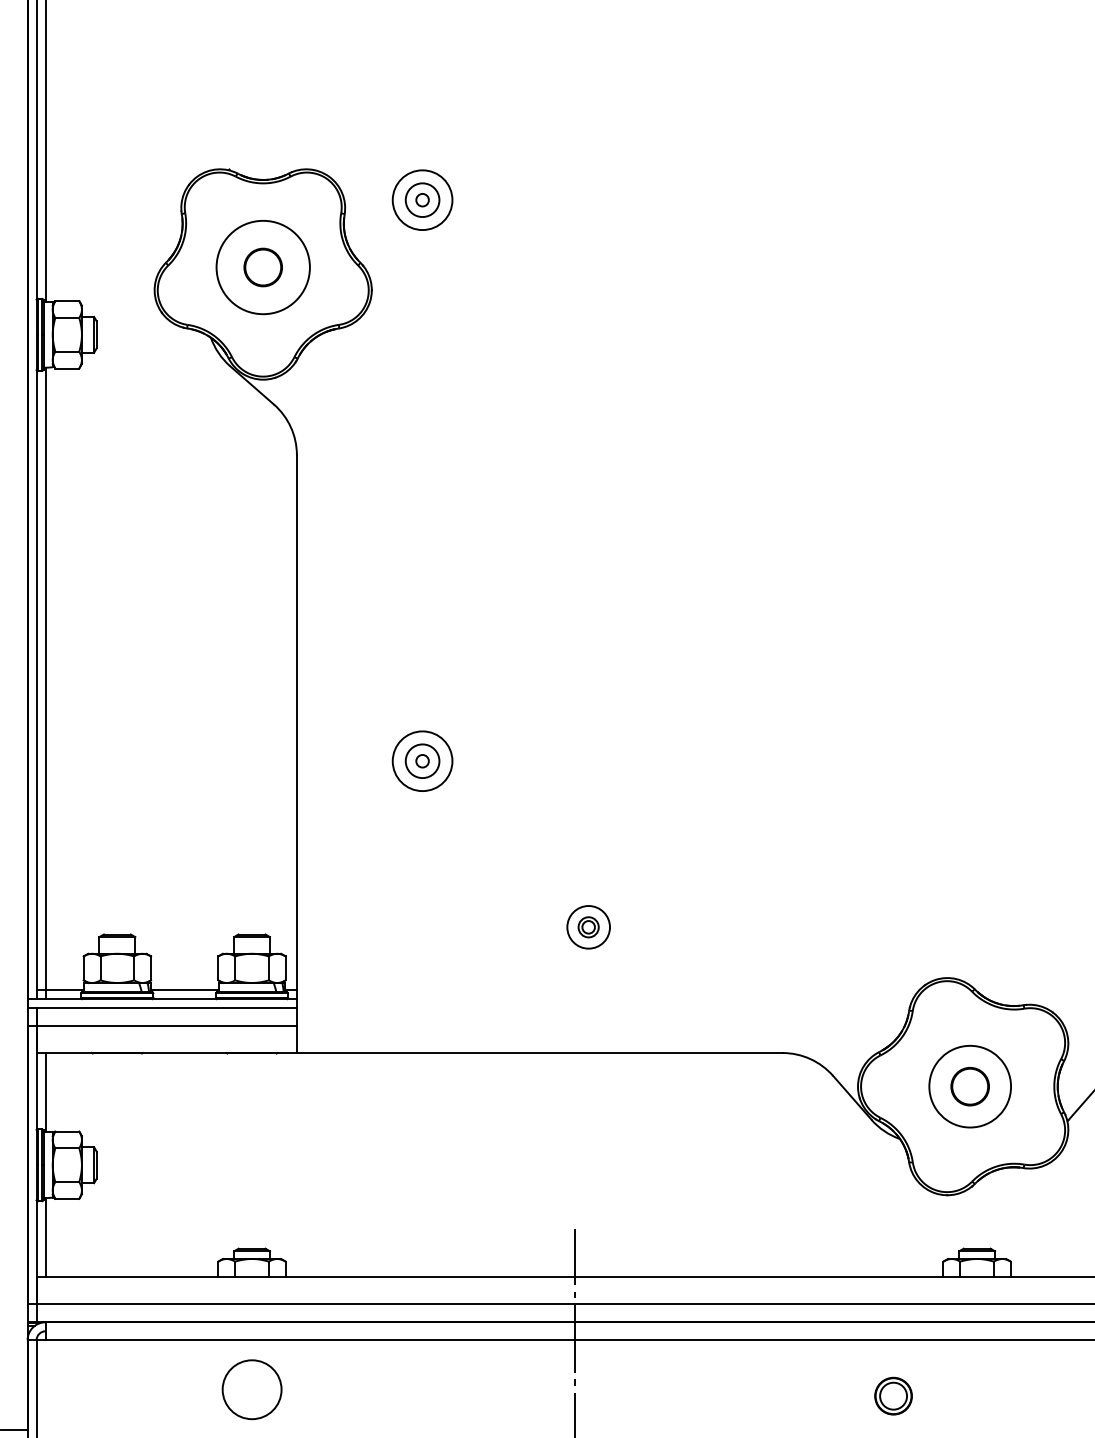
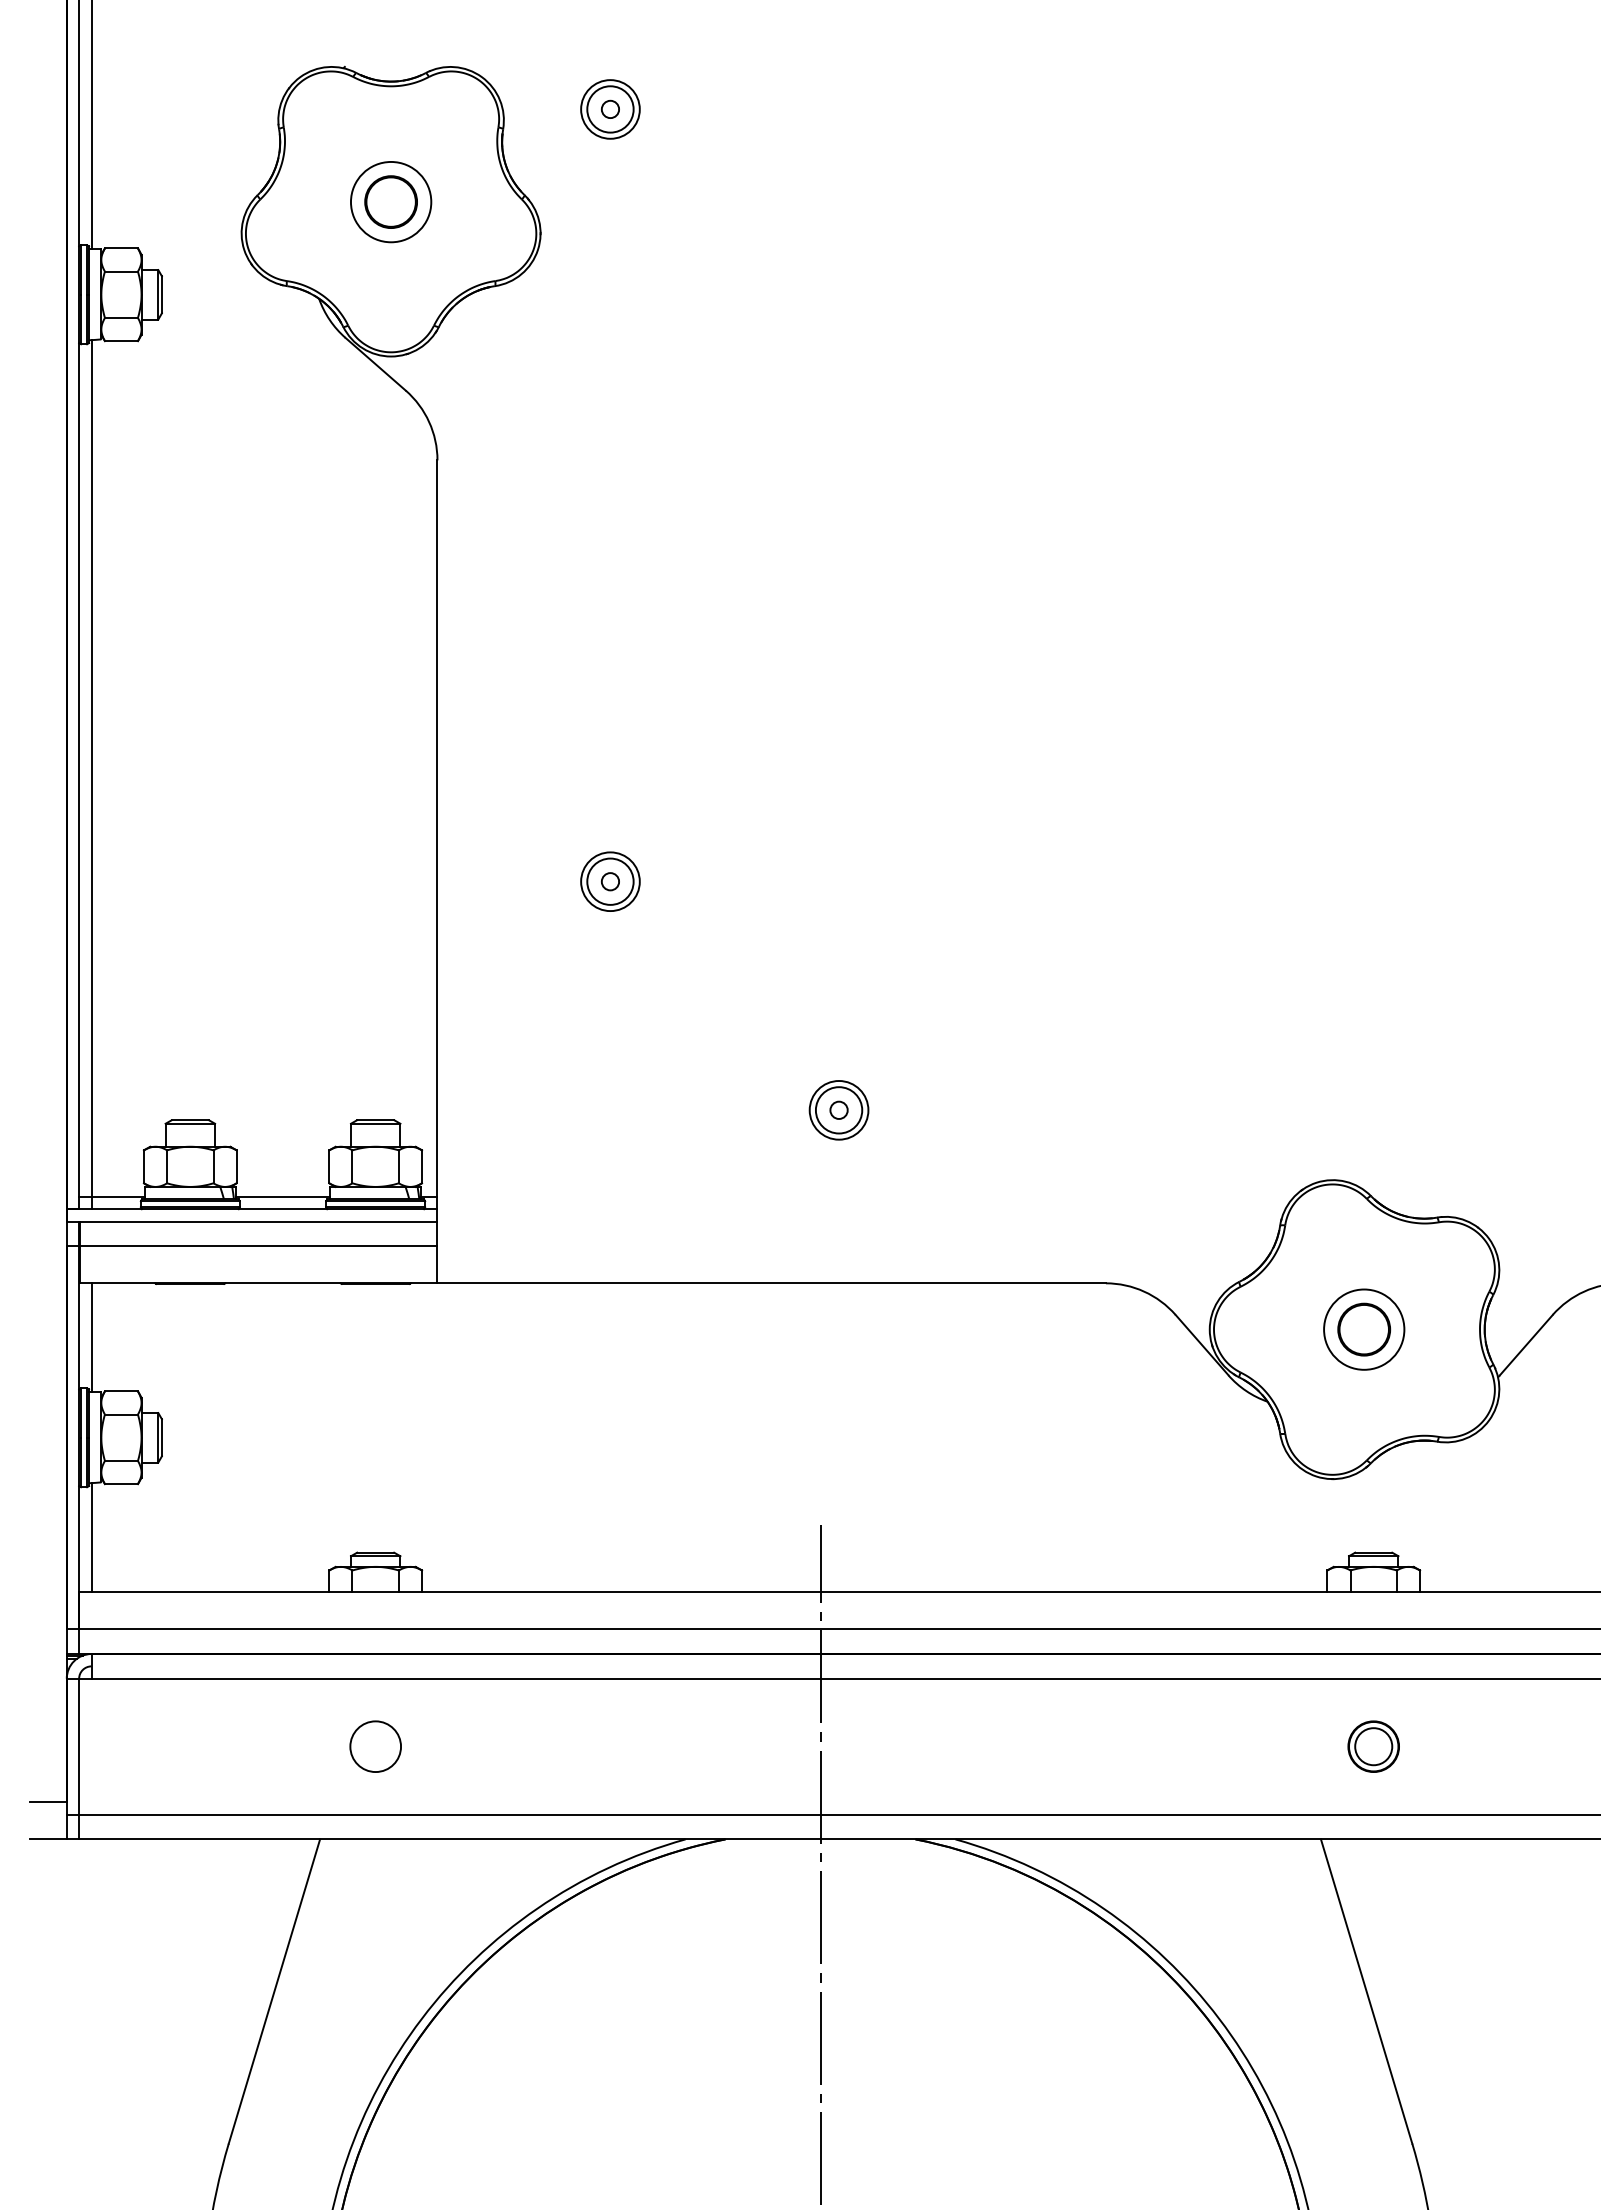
circle: (422, 200) -> (610, 109), size x0.71
circle: (262, 267) -> (390, 201), size x0.62
circle: (422, 761) -> (610, 881), size x0.71
circle: (588, 927) -> (838, 1110), size x1.67
circle: (970, 1086) -> (1364, 1329), size x0.71
circle: (251, 1389) -> (375, 1746), size x0.62
part: (893, 1396) -> (1373, 1746), moved

